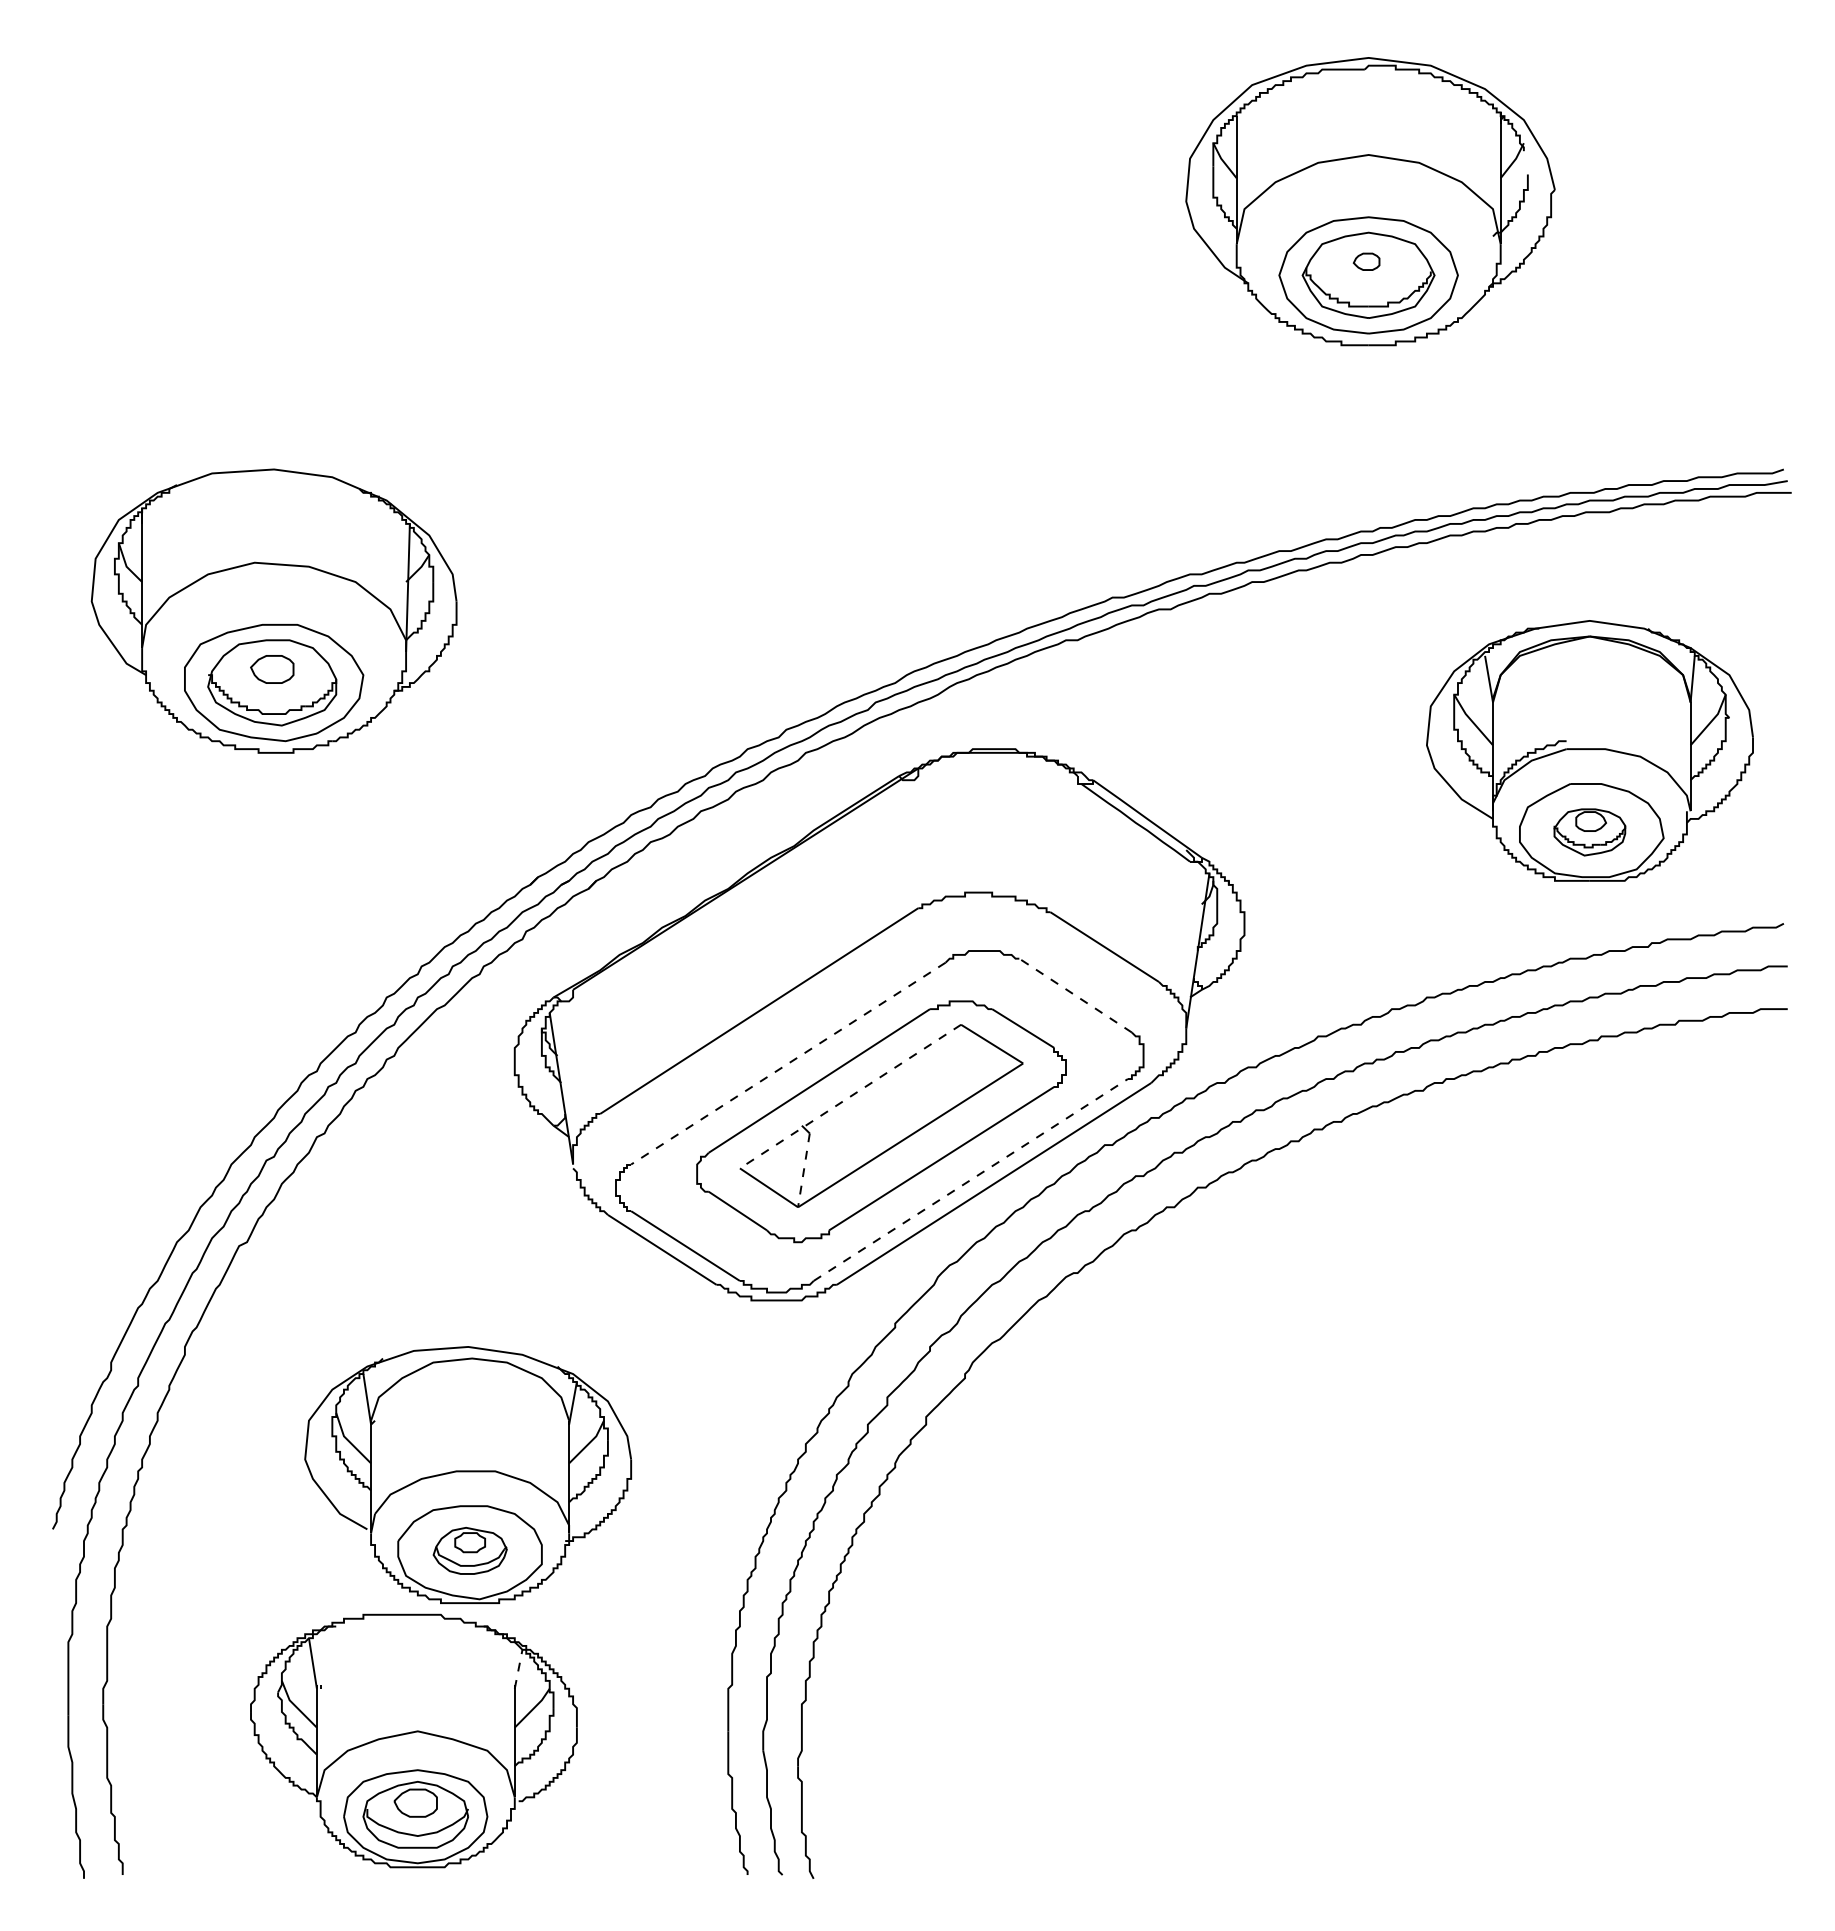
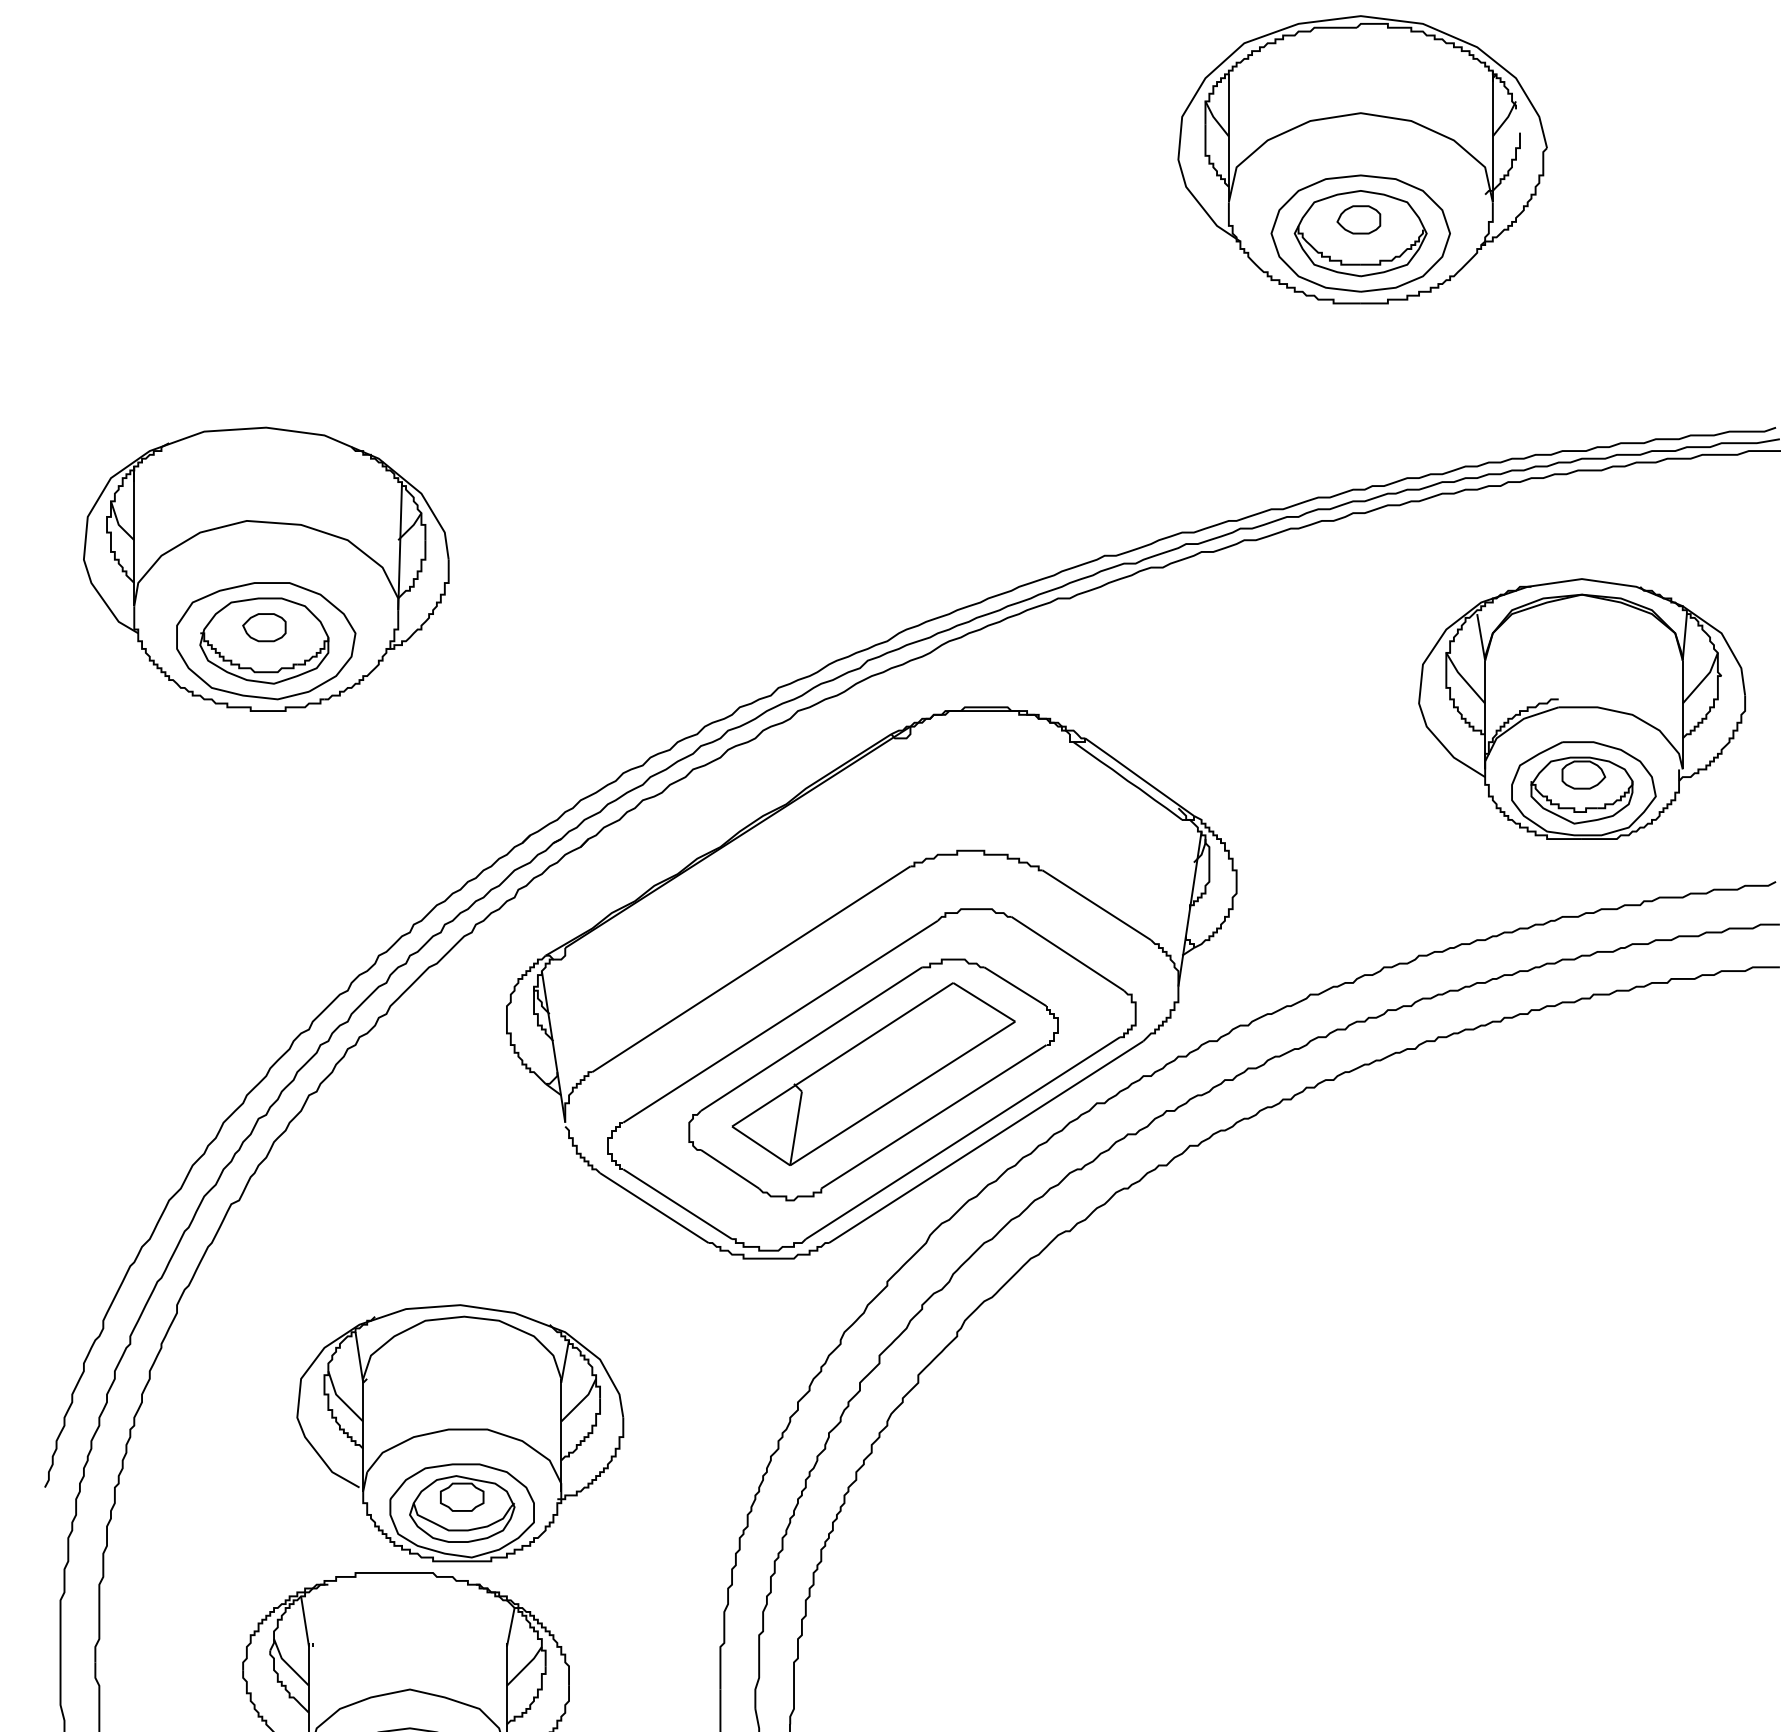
part: (1366, 261) -> (1358, 219), size x1.67
part: (1589, 832) -> (1581, 790), size x1.43
line: (1075, 995) -> (1067, 953), dashed -> solid
line: (788, 1063) -> (780, 1021), dashed -> solid
line: (850, 1096) -> (842, 1054), dashed -> solid
line: (803, 1170) -> (795, 1128), dashed -> solid
line: (970, 1179) -> (962, 1137), dashed -> solid
part: (470, 1550) -> (462, 1508), size x1.43
line: (518, 1669) -> (510, 1627), dashed -> solid

